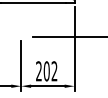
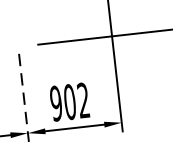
line: (21, 66) -> (24, 98), solid -> dashed
text: (38, 71) -> (55, 103), 202 -> 902

